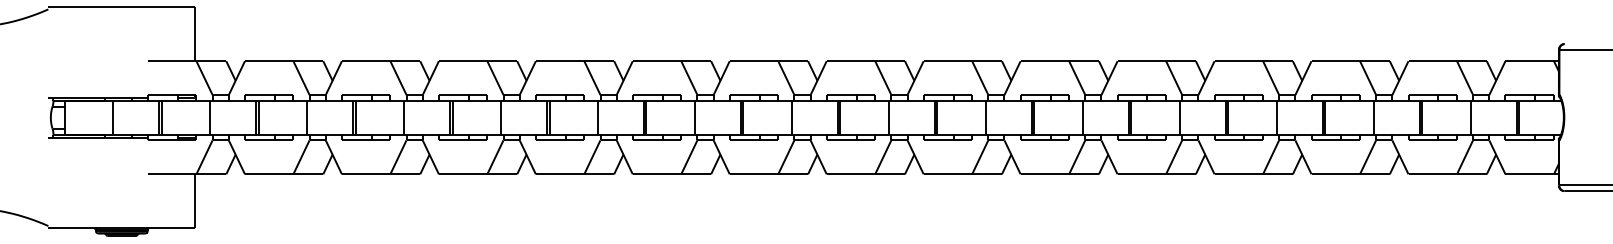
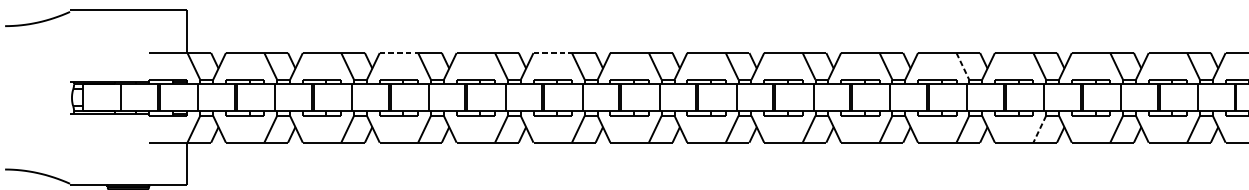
line: (463, 61) -> (399, 53), solid -> dashed
line: (657, 61) -> (553, 53), solid -> dashed
line: (1174, 78) -> (963, 66), solid -> dashed
line: (1271, 157) -> (1040, 129), solid -> dashed

